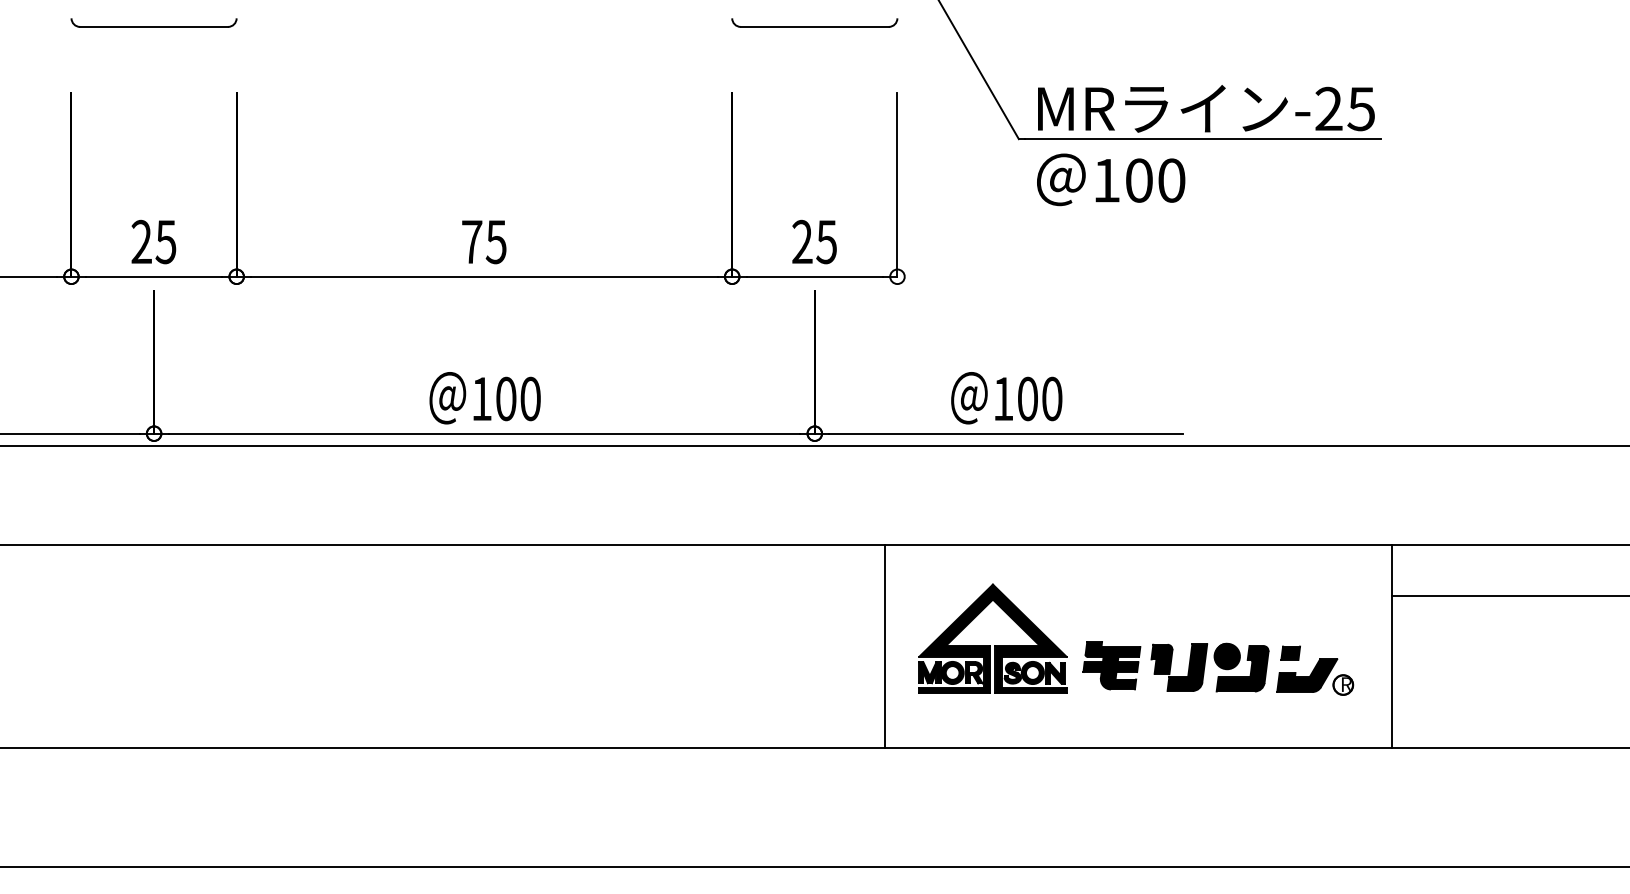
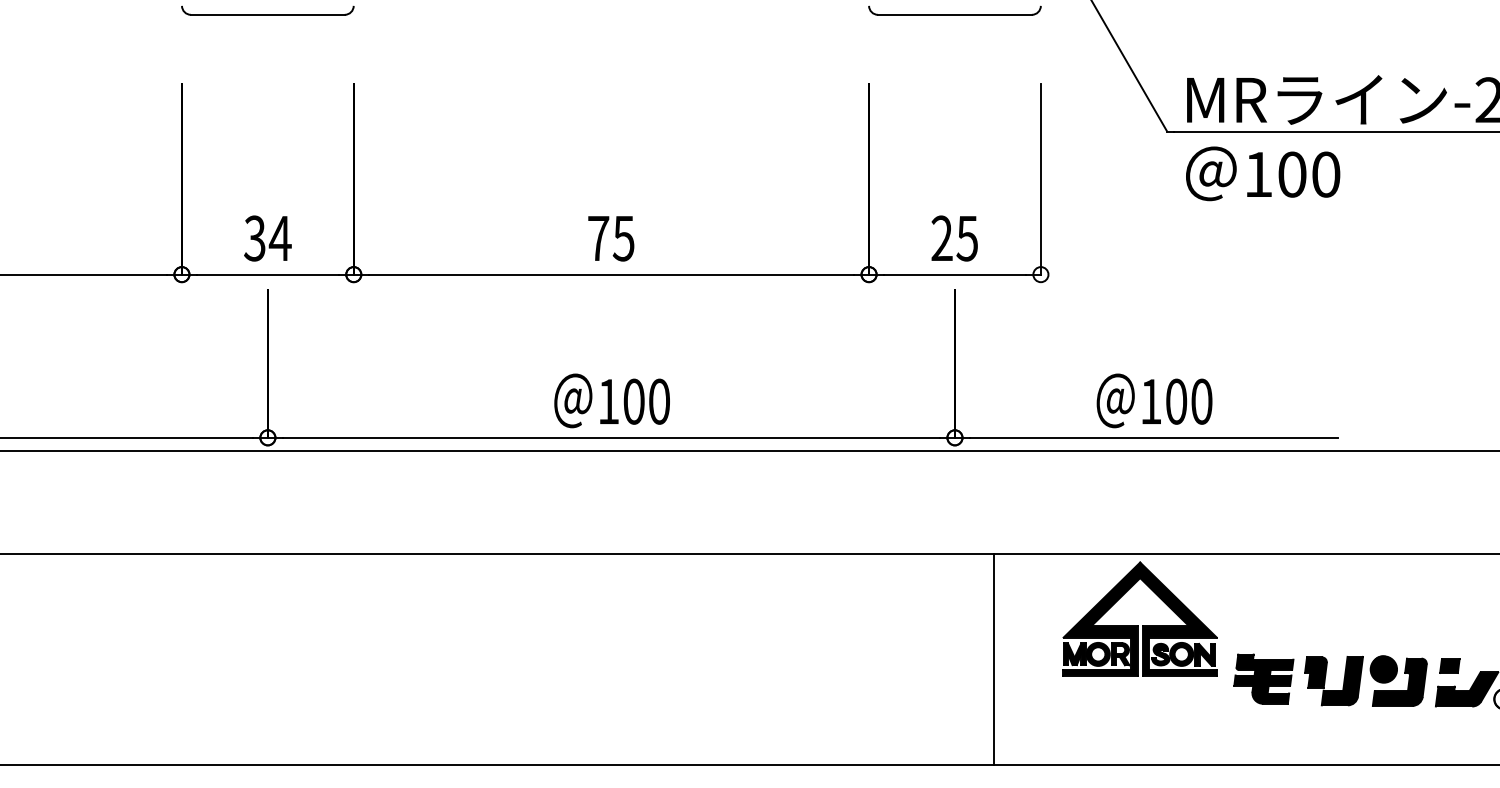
text: (154, 242) -> (268, 238), 25 -> 34
part: (990, 645) -> (1137, 625), moved
line: (884, 646) -> (993, 659), moved

